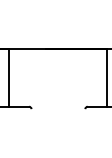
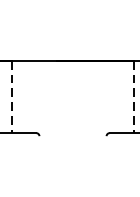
line: (9, 77) -> (11, 96), solid -> dashed
line: (107, 77) -> (134, 96), solid -> dashed

